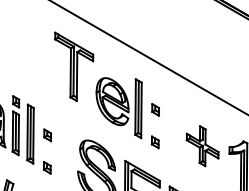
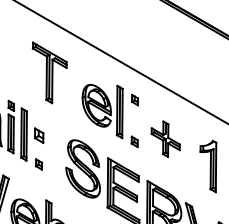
part: (73, 66) -> (49, 72), moved
part: (155, 110) -> (134, 100), moved
part: (47, 135) -> (39, 135), size x1.4
part: (202, 145) -> (165, 138), moved

